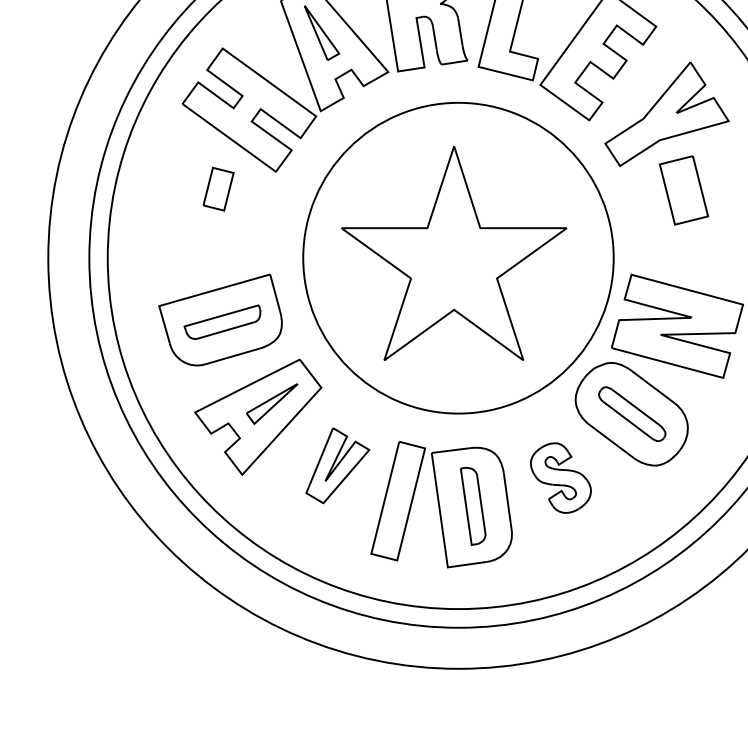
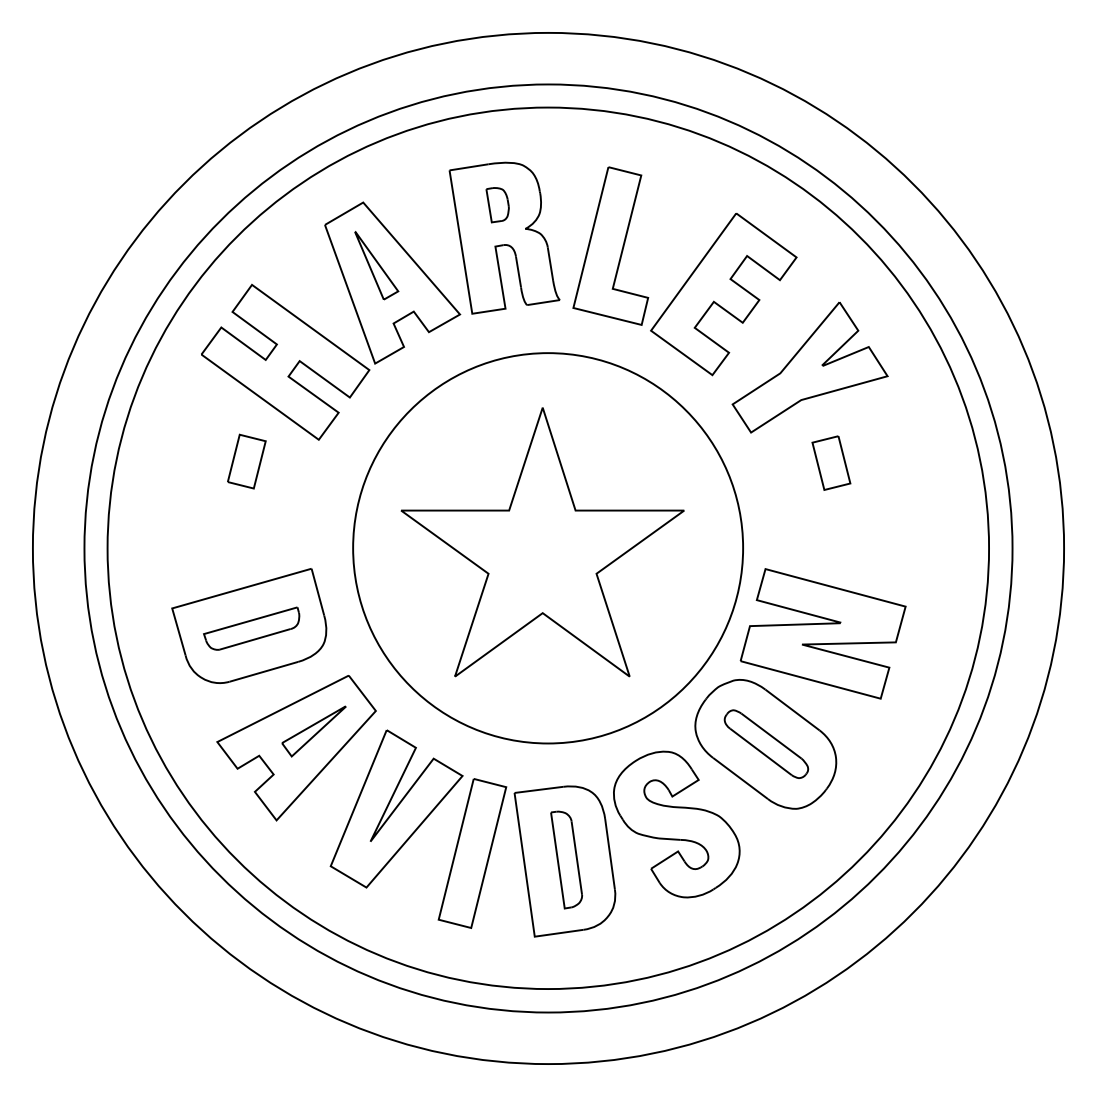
part: (684, 189) -> (831, 462), size x0.62
part: (337, 465) -> (396, 808), size x1.67
part: (560, 478) -> (676, 824), size x1.67

